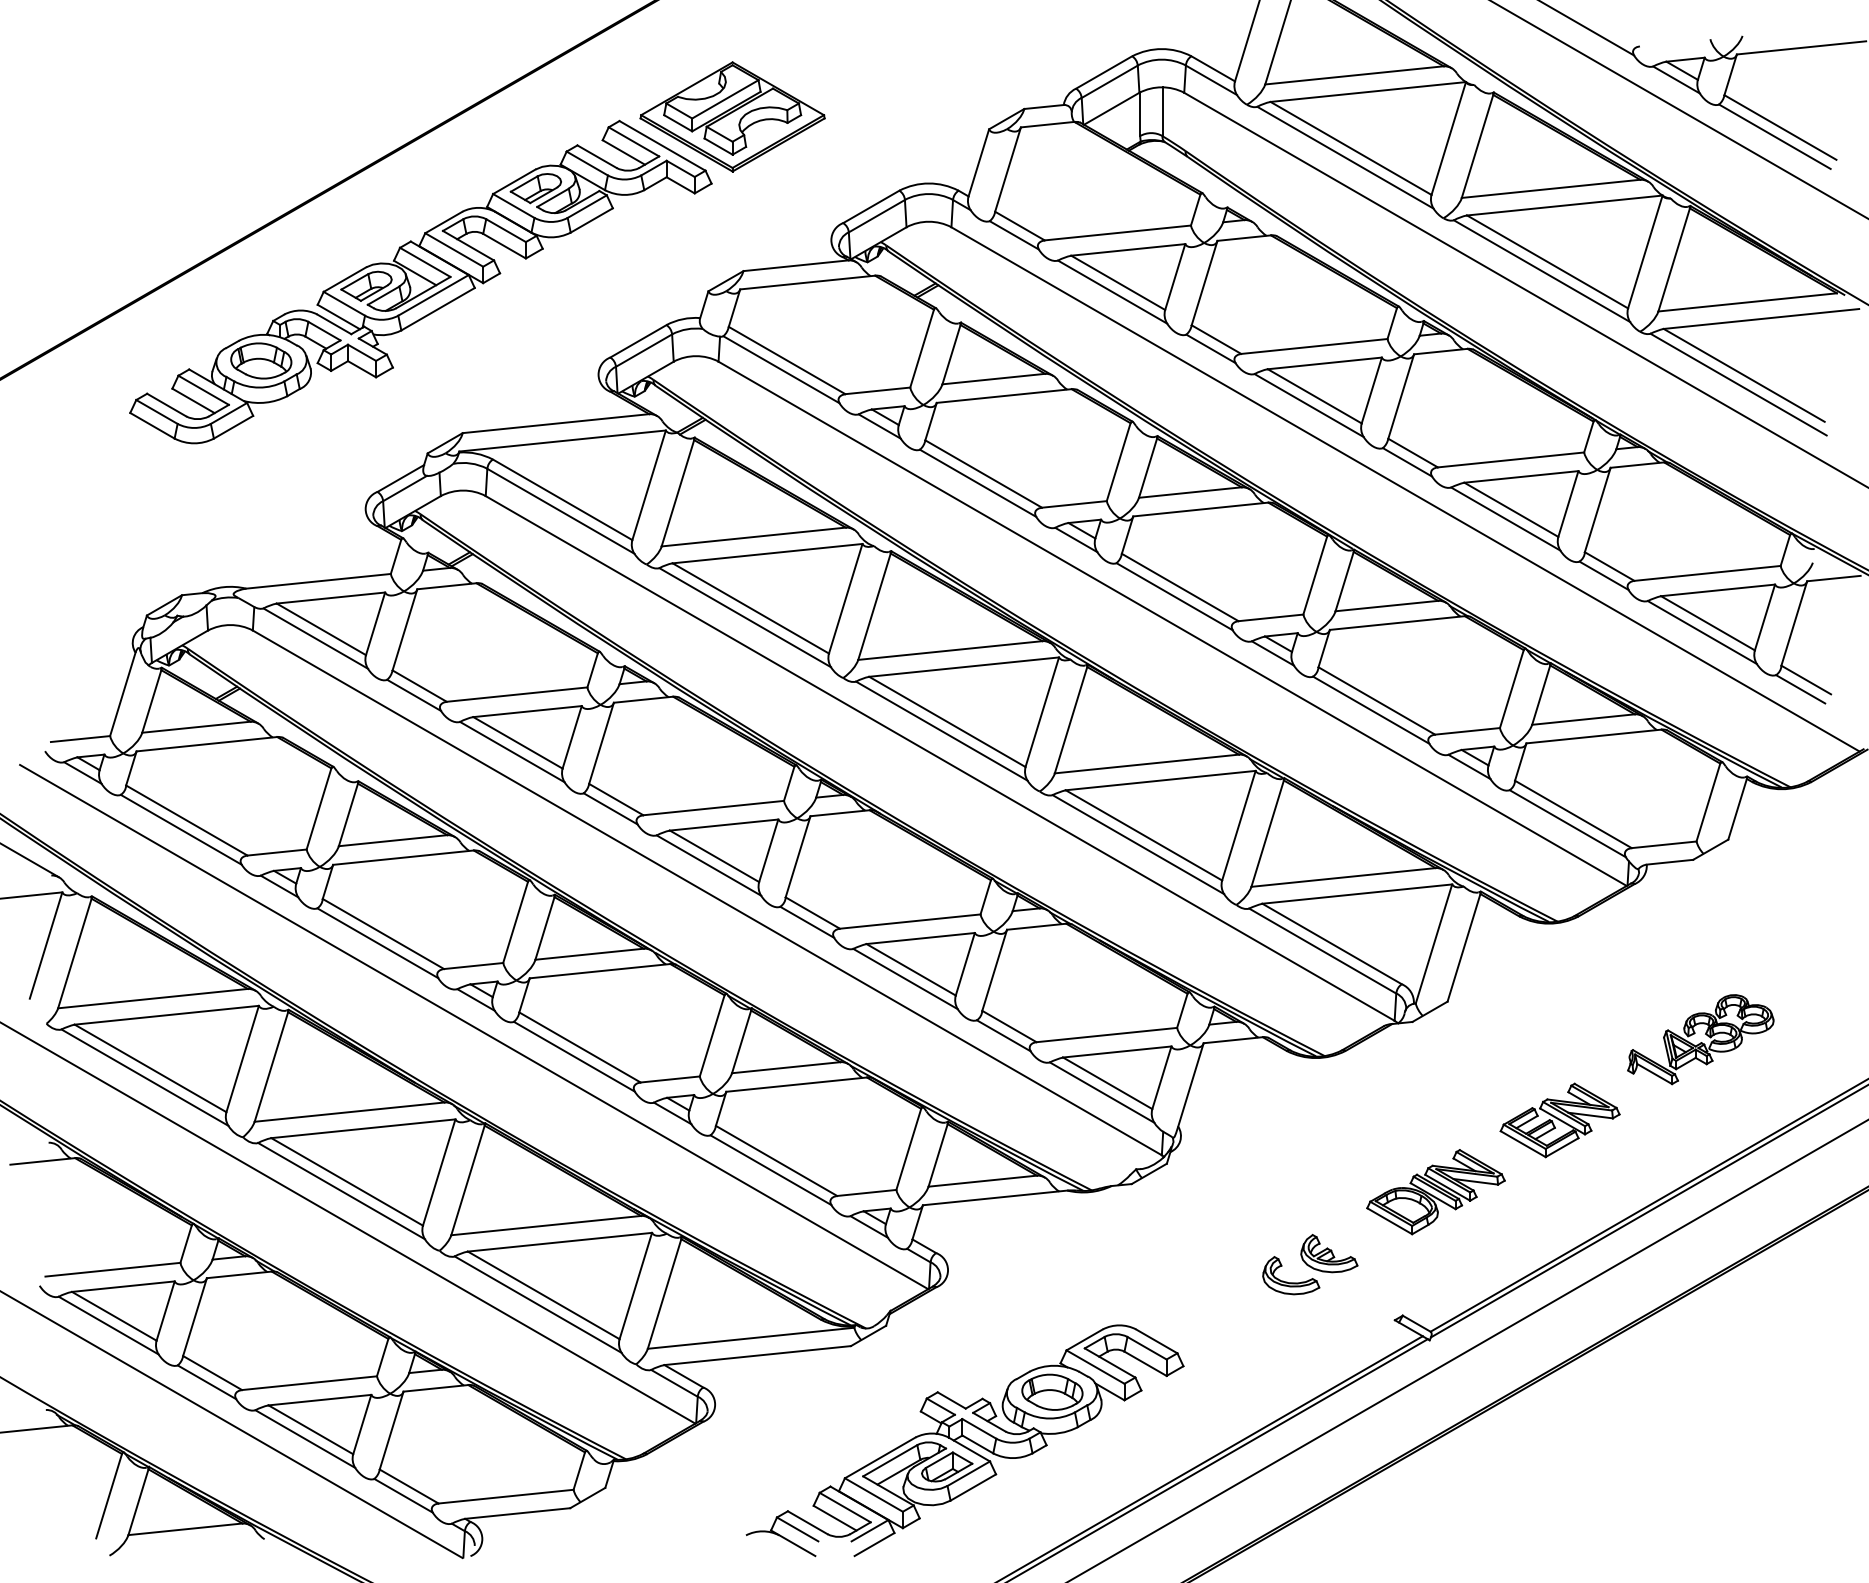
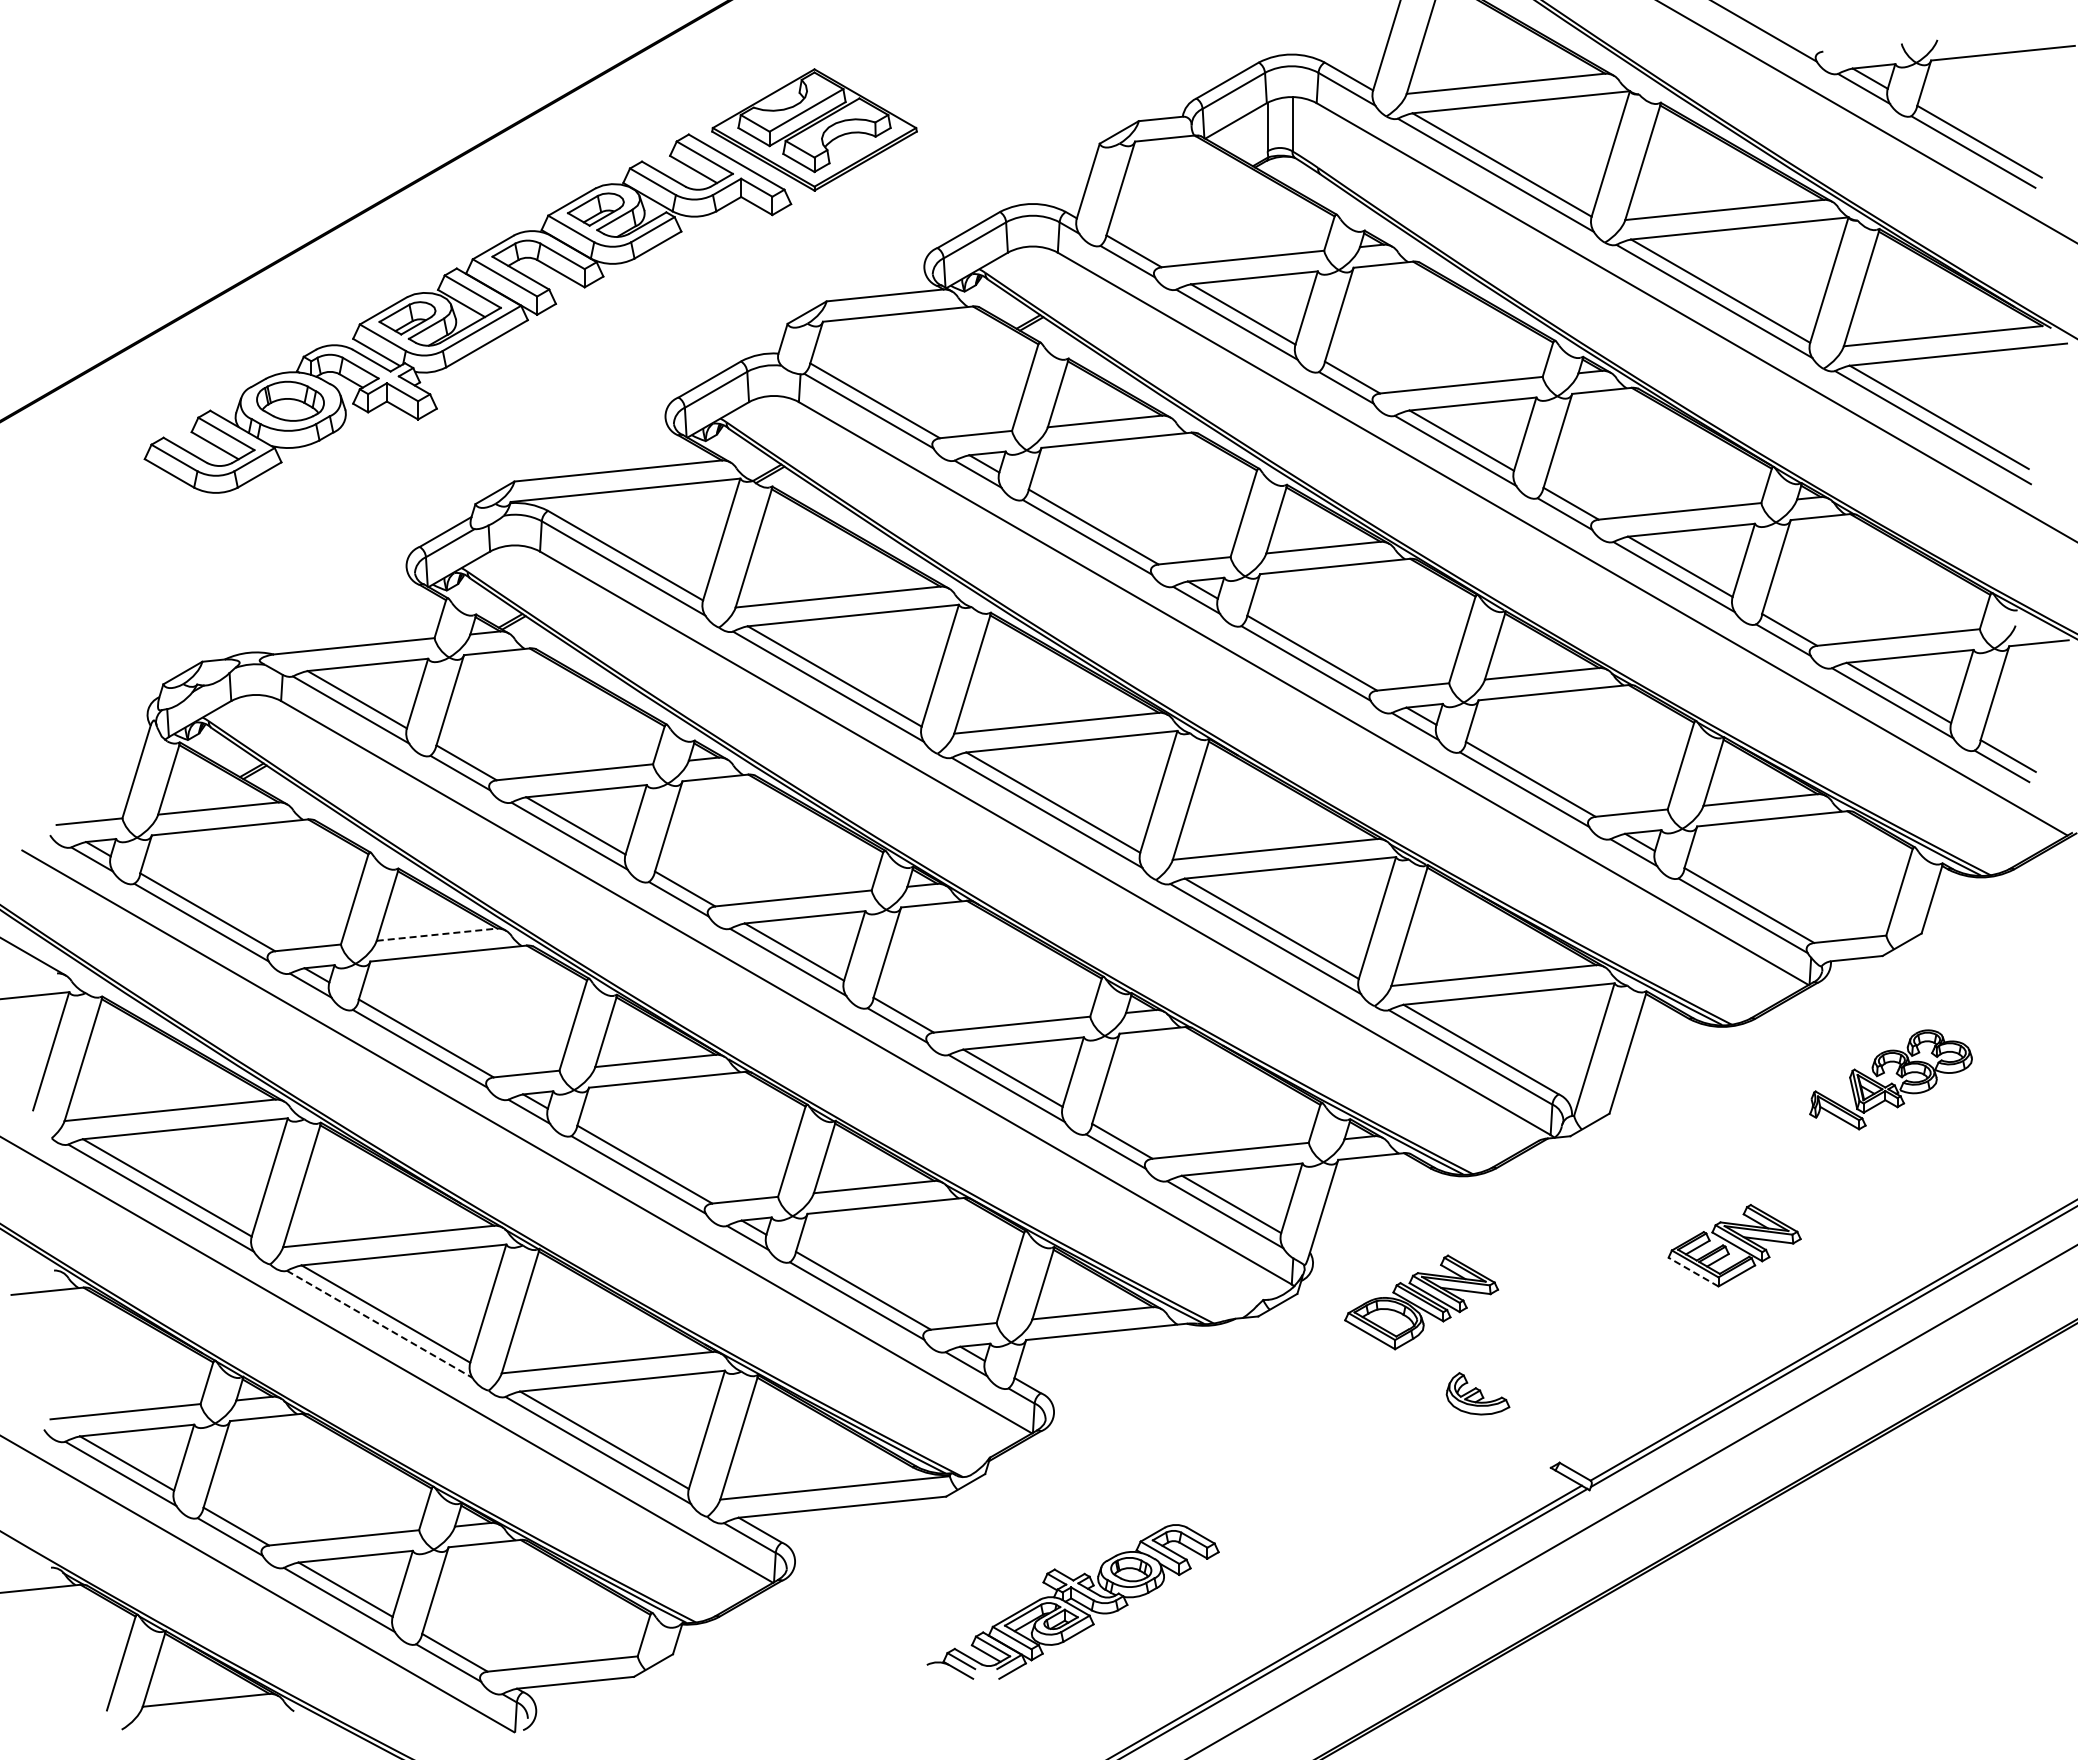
line: (393, 840) -> (437, 934), solid -> dashed
part: (1700, 1039) -> (1890, 1079), moved
line: (1523, 1144) -> (1693, 1272), solid -> dashed
line: (342, 1191) -> (380, 1324), solid -> dashed
part: (1435, 1192) -> (1421, 1302), moved
part: (1291, 1282) -> (1435, 1425), removed
part: (964, 1440) -> (1072, 1601), size x0.6

